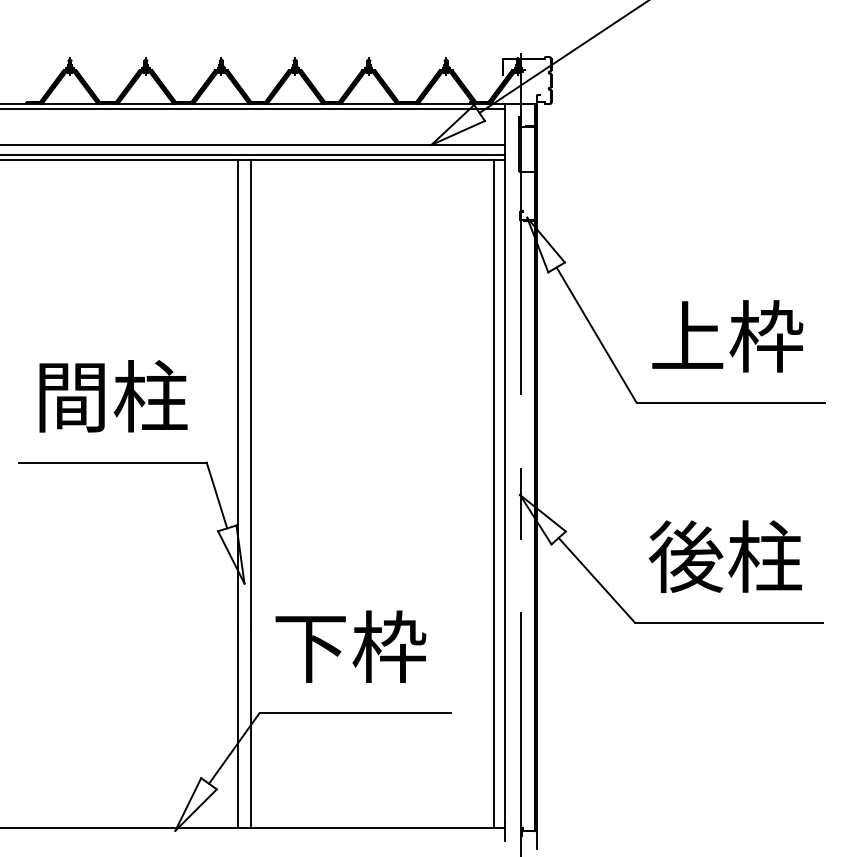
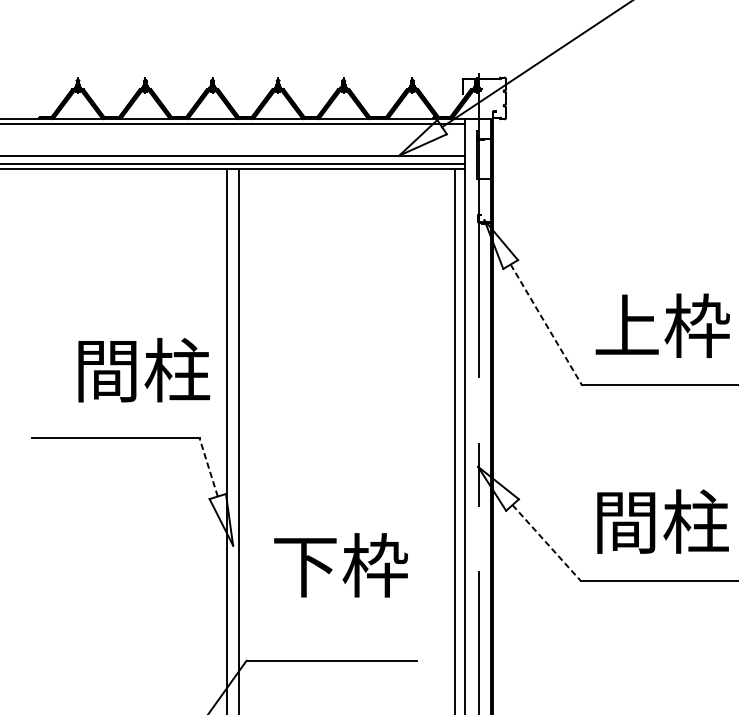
line: (596, 335) -> (546, 325), solid -> dashed
text: (113, 396) -> (144, 370), moved
line: (216, 495) -> (208, 467), solid -> dashed
text: (685, 556) -> (625, 521), 後柱 -> 間柱
line: (597, 580) -> (547, 542), solid -> dashed
text: (350, 646) -> (340, 565), moved

